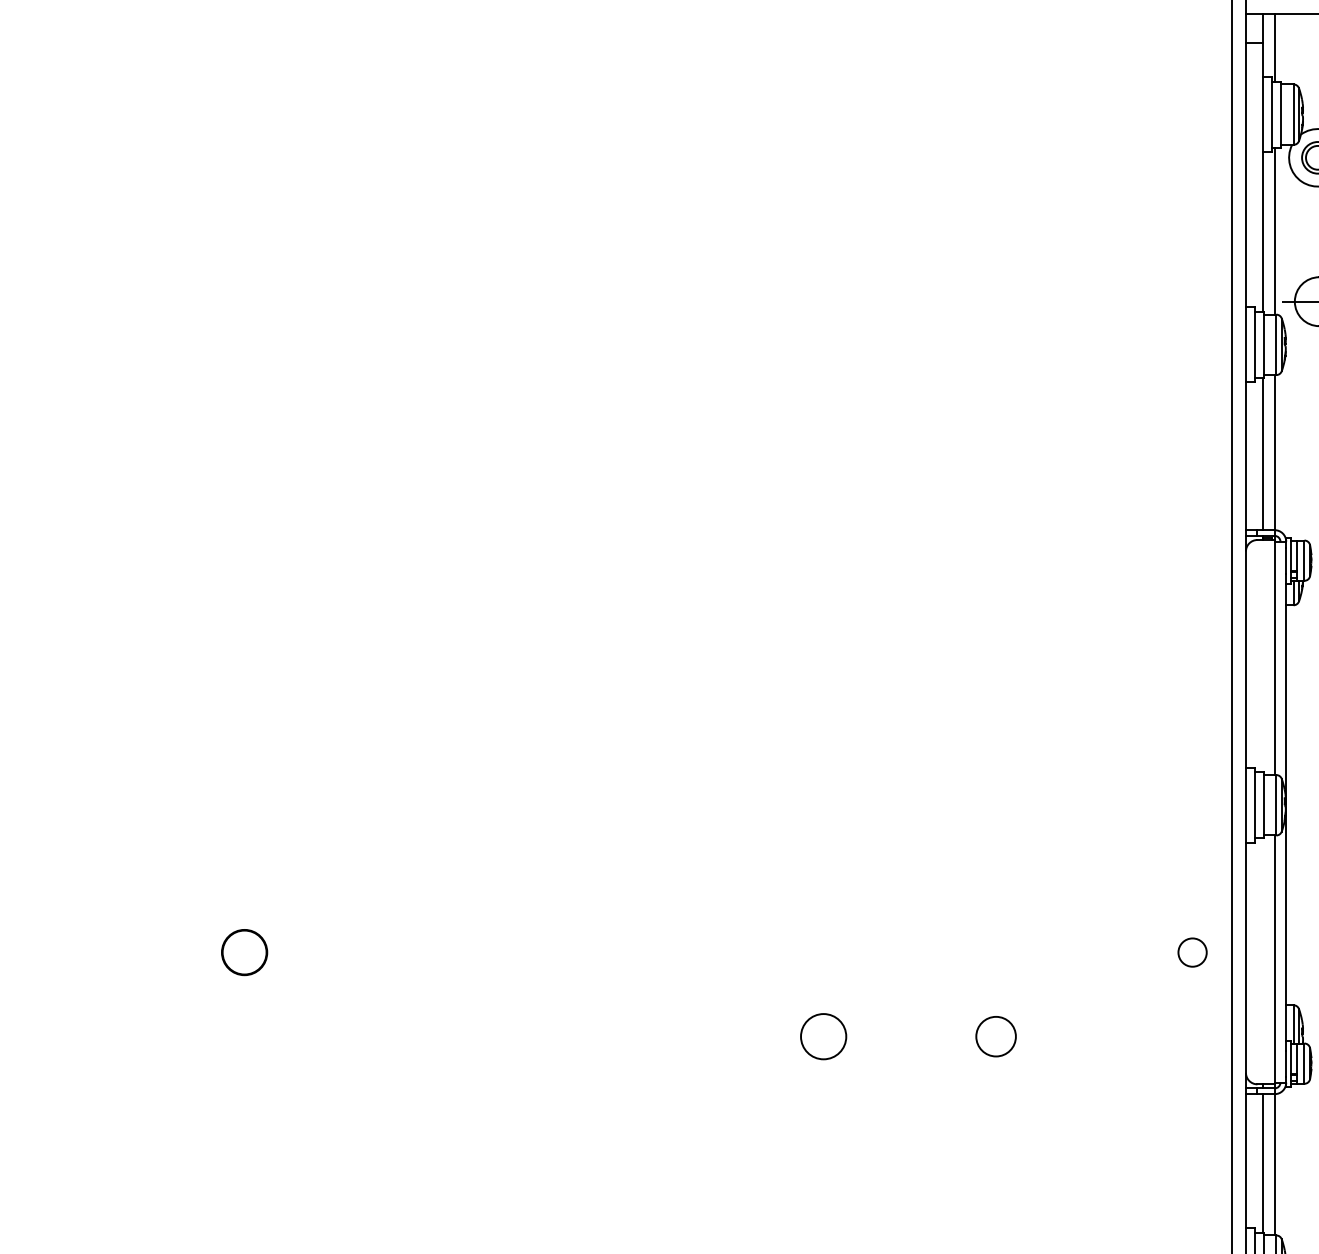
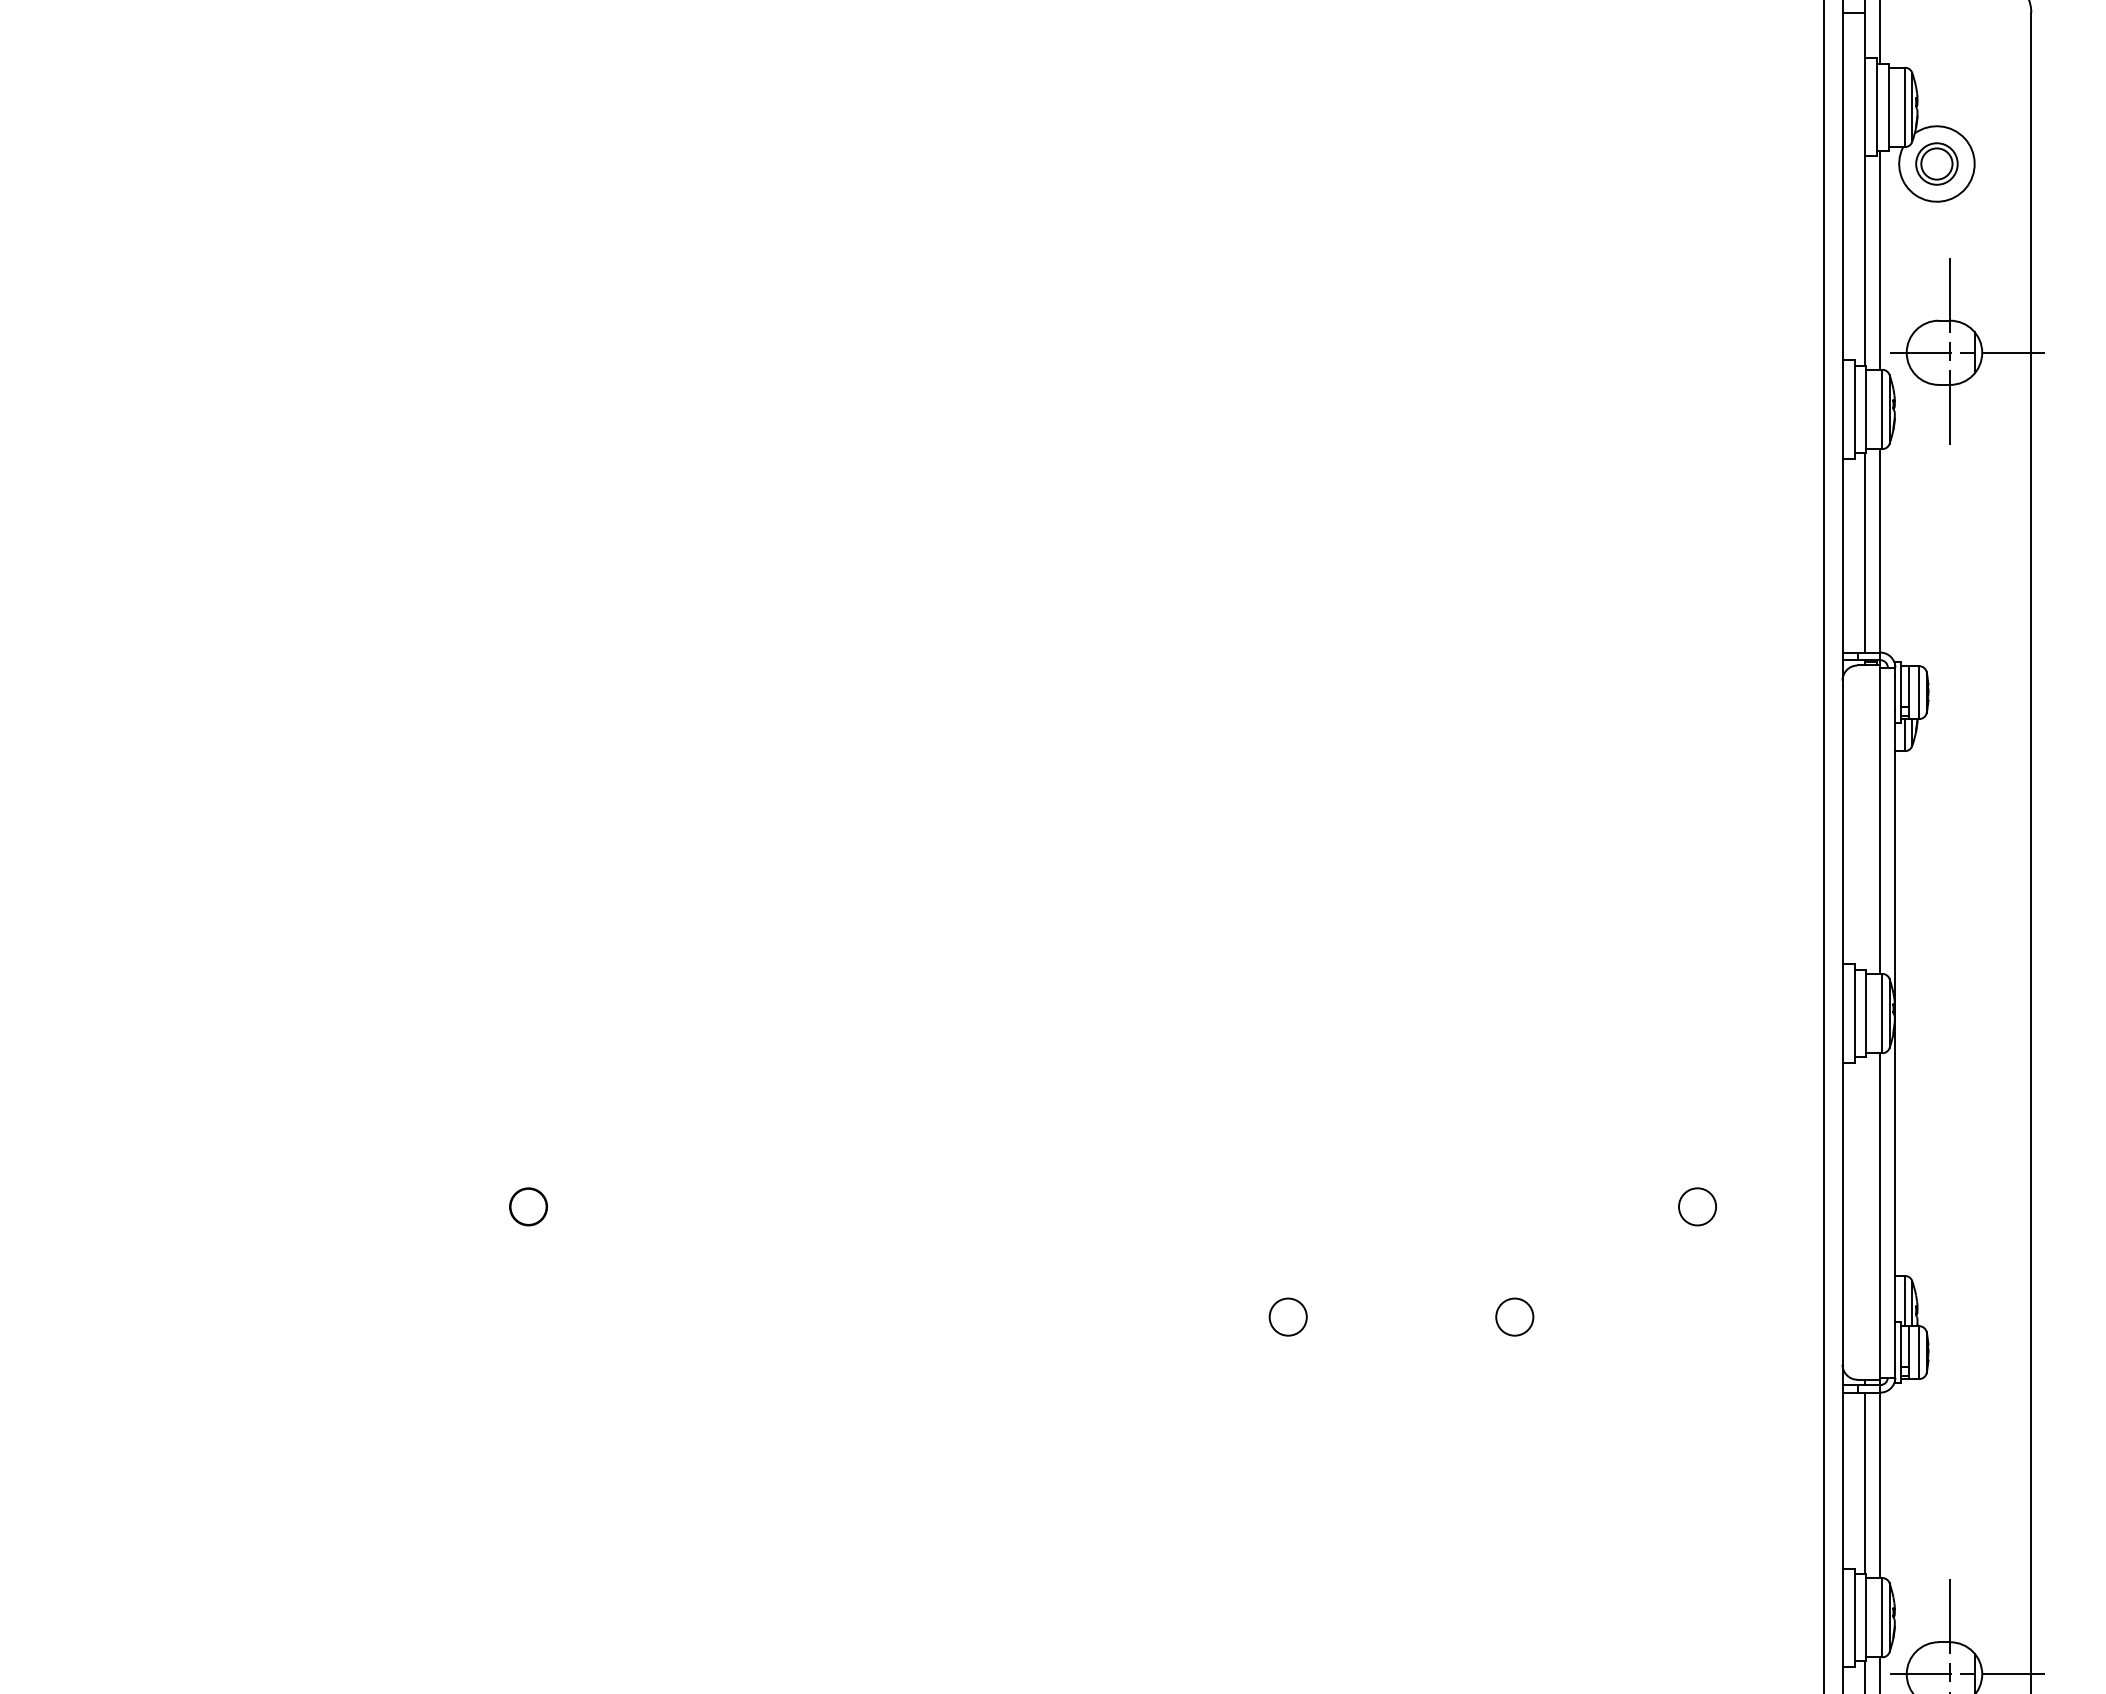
circle: (244, 952) -> (528, 1206), size x0.62
circle: (1192, 952) -> (1697, 1206), moved
circle: (822, 1036) -> (1287, 1316), size x0.62
circle: (995, 1036) -> (1514, 1316), size x0.71

